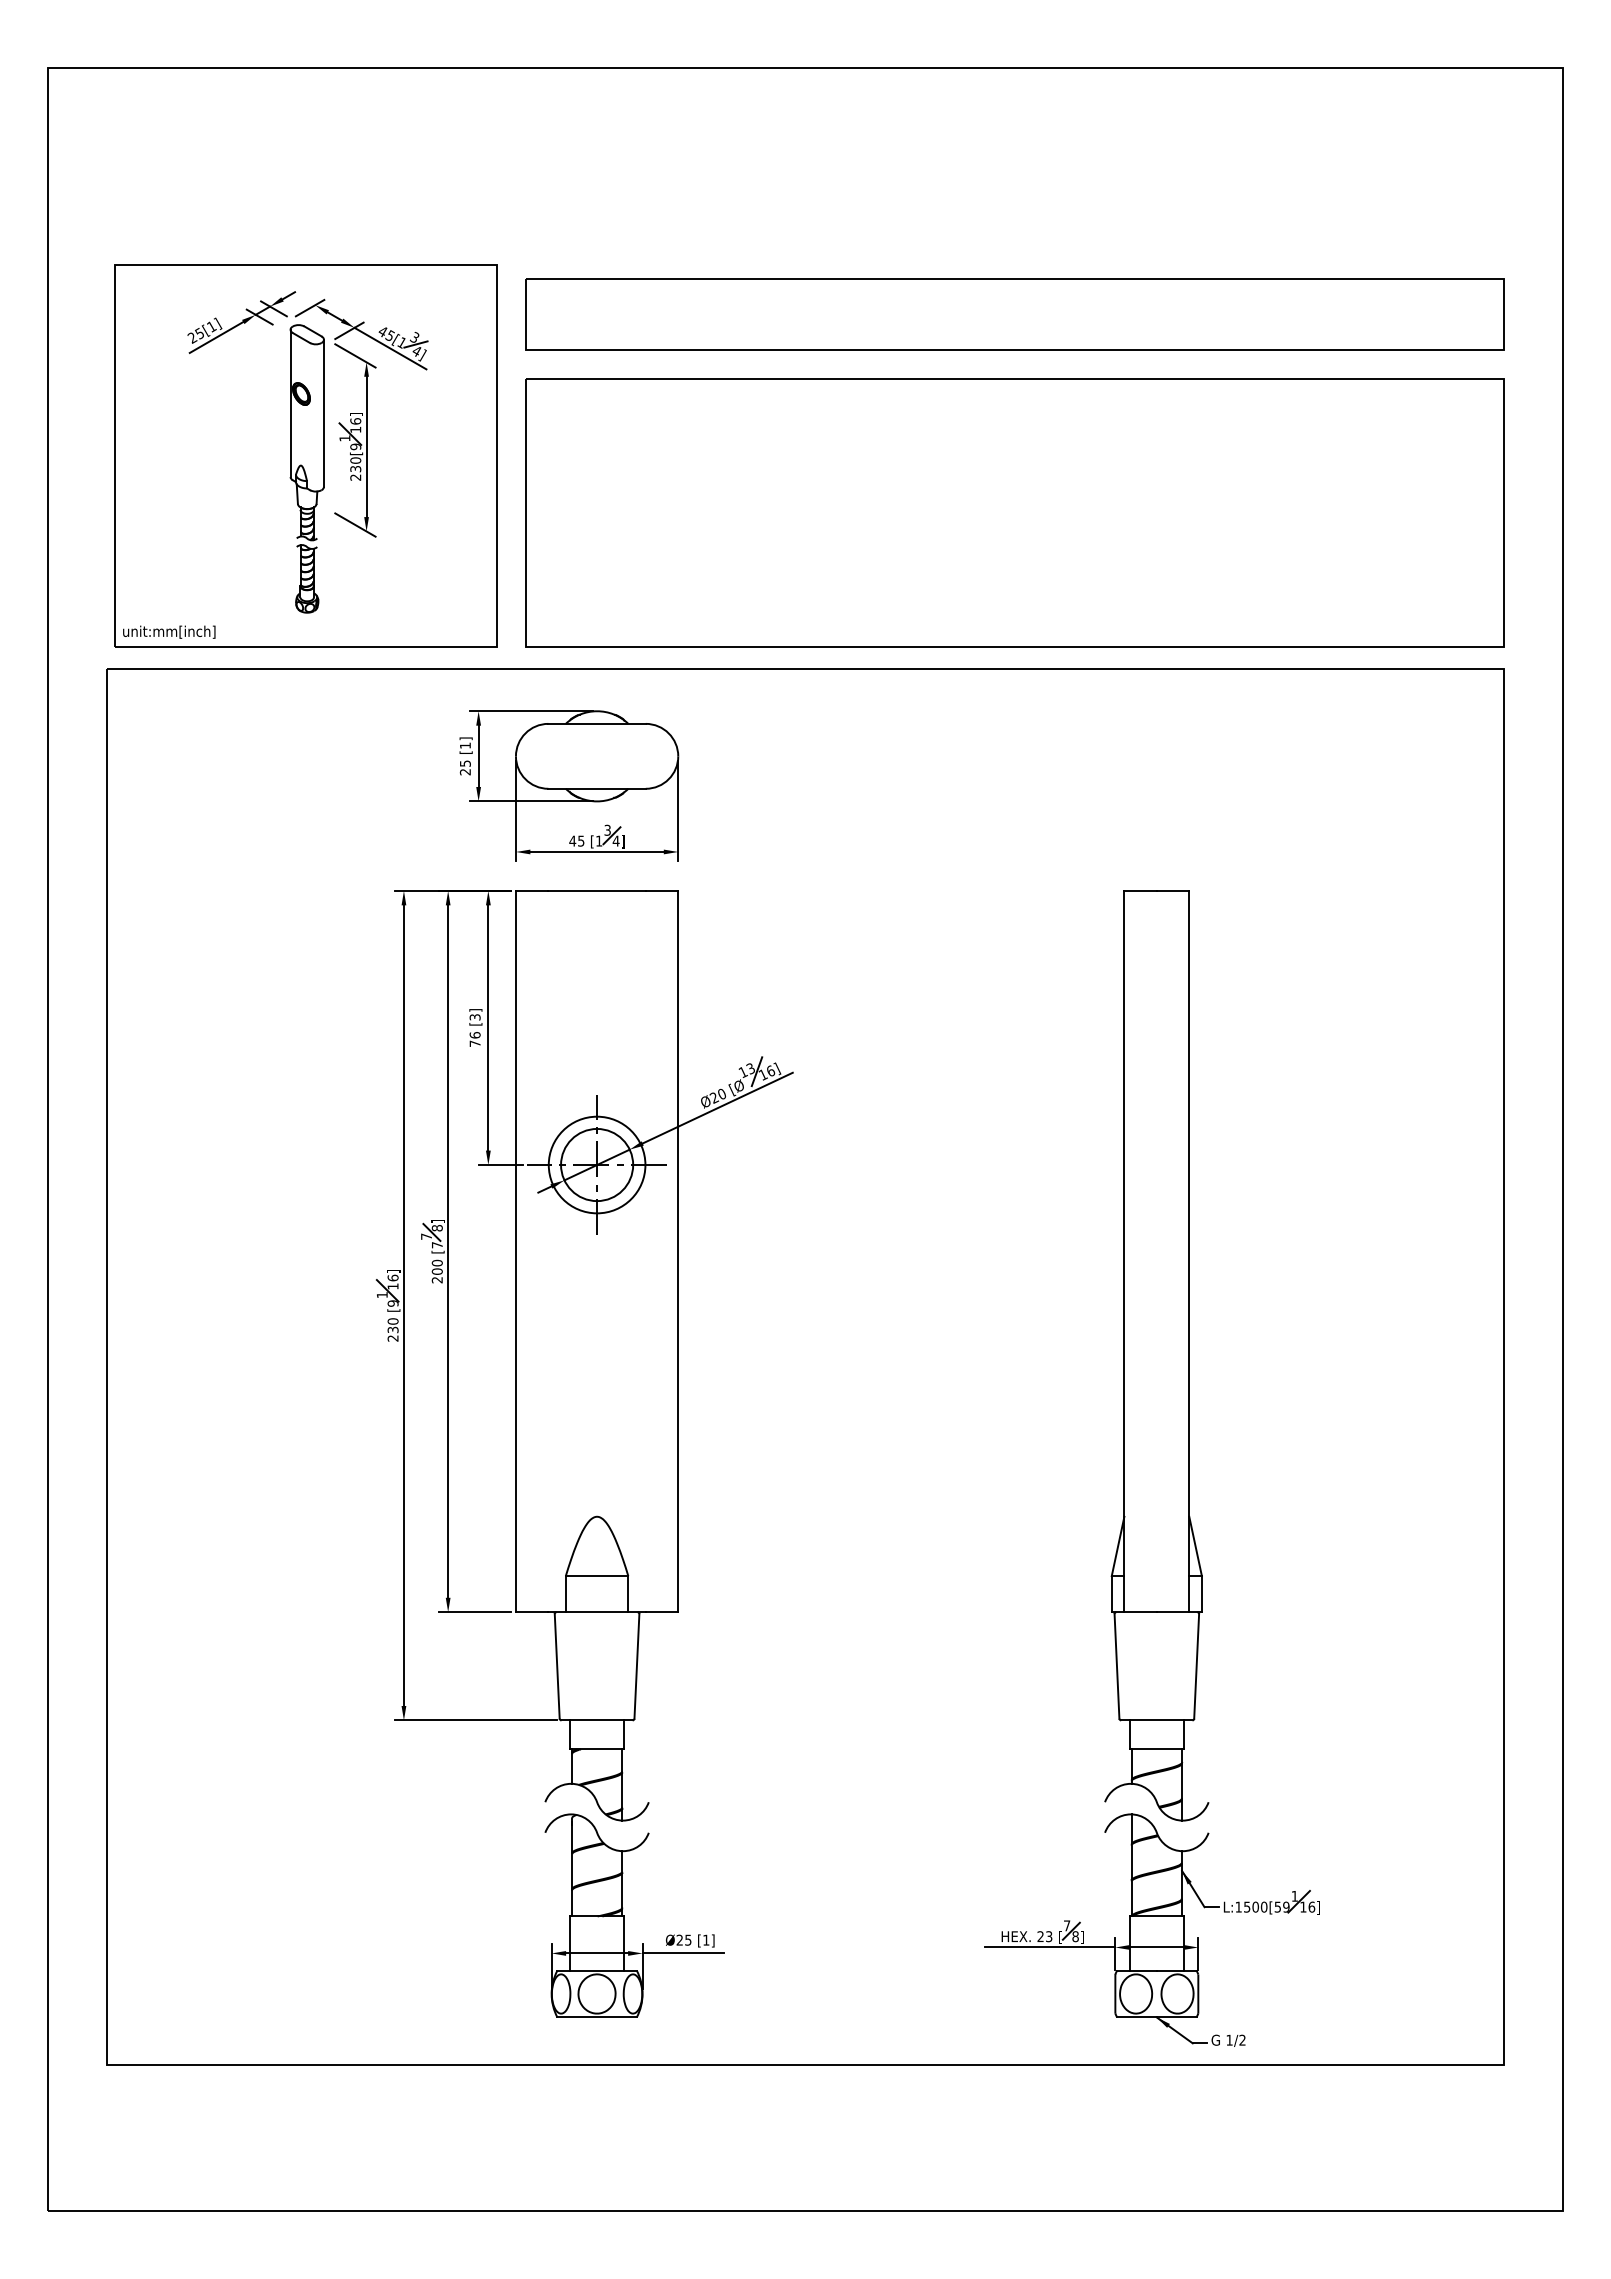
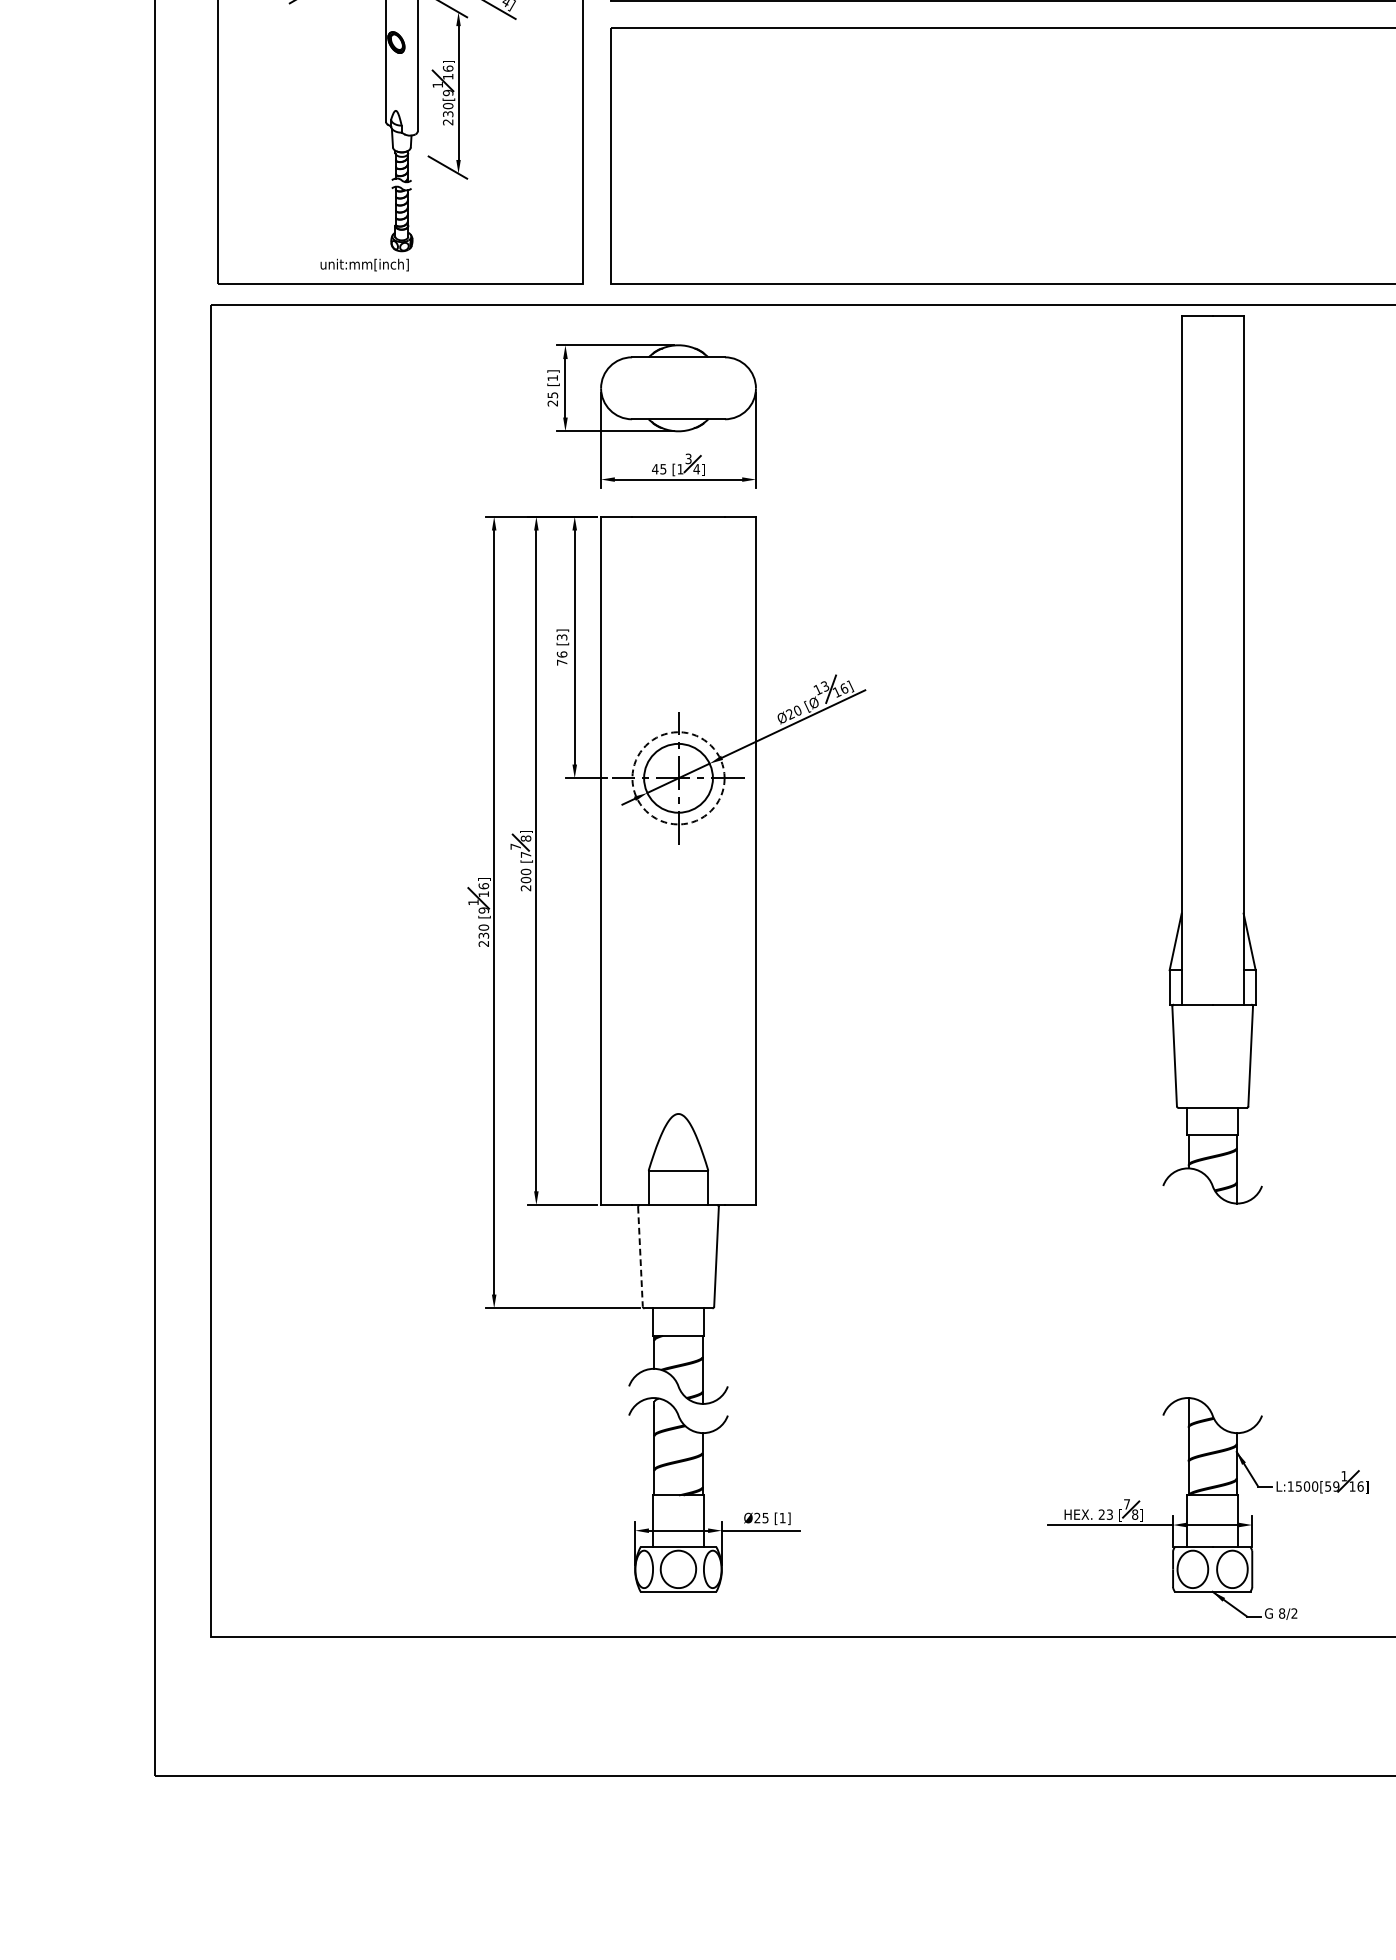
text: (169, 631) -> (364, 264), moved
circle: (596, 1164) -> (677, 777), solid -> dashed
part: (1156, 1355) -> (1212, 759), moved
line: (557, 1666) -> (640, 1256), solid -> dashed
text: (1229, 2039) -> (1282, 1612), 1/2 -> 8/2

